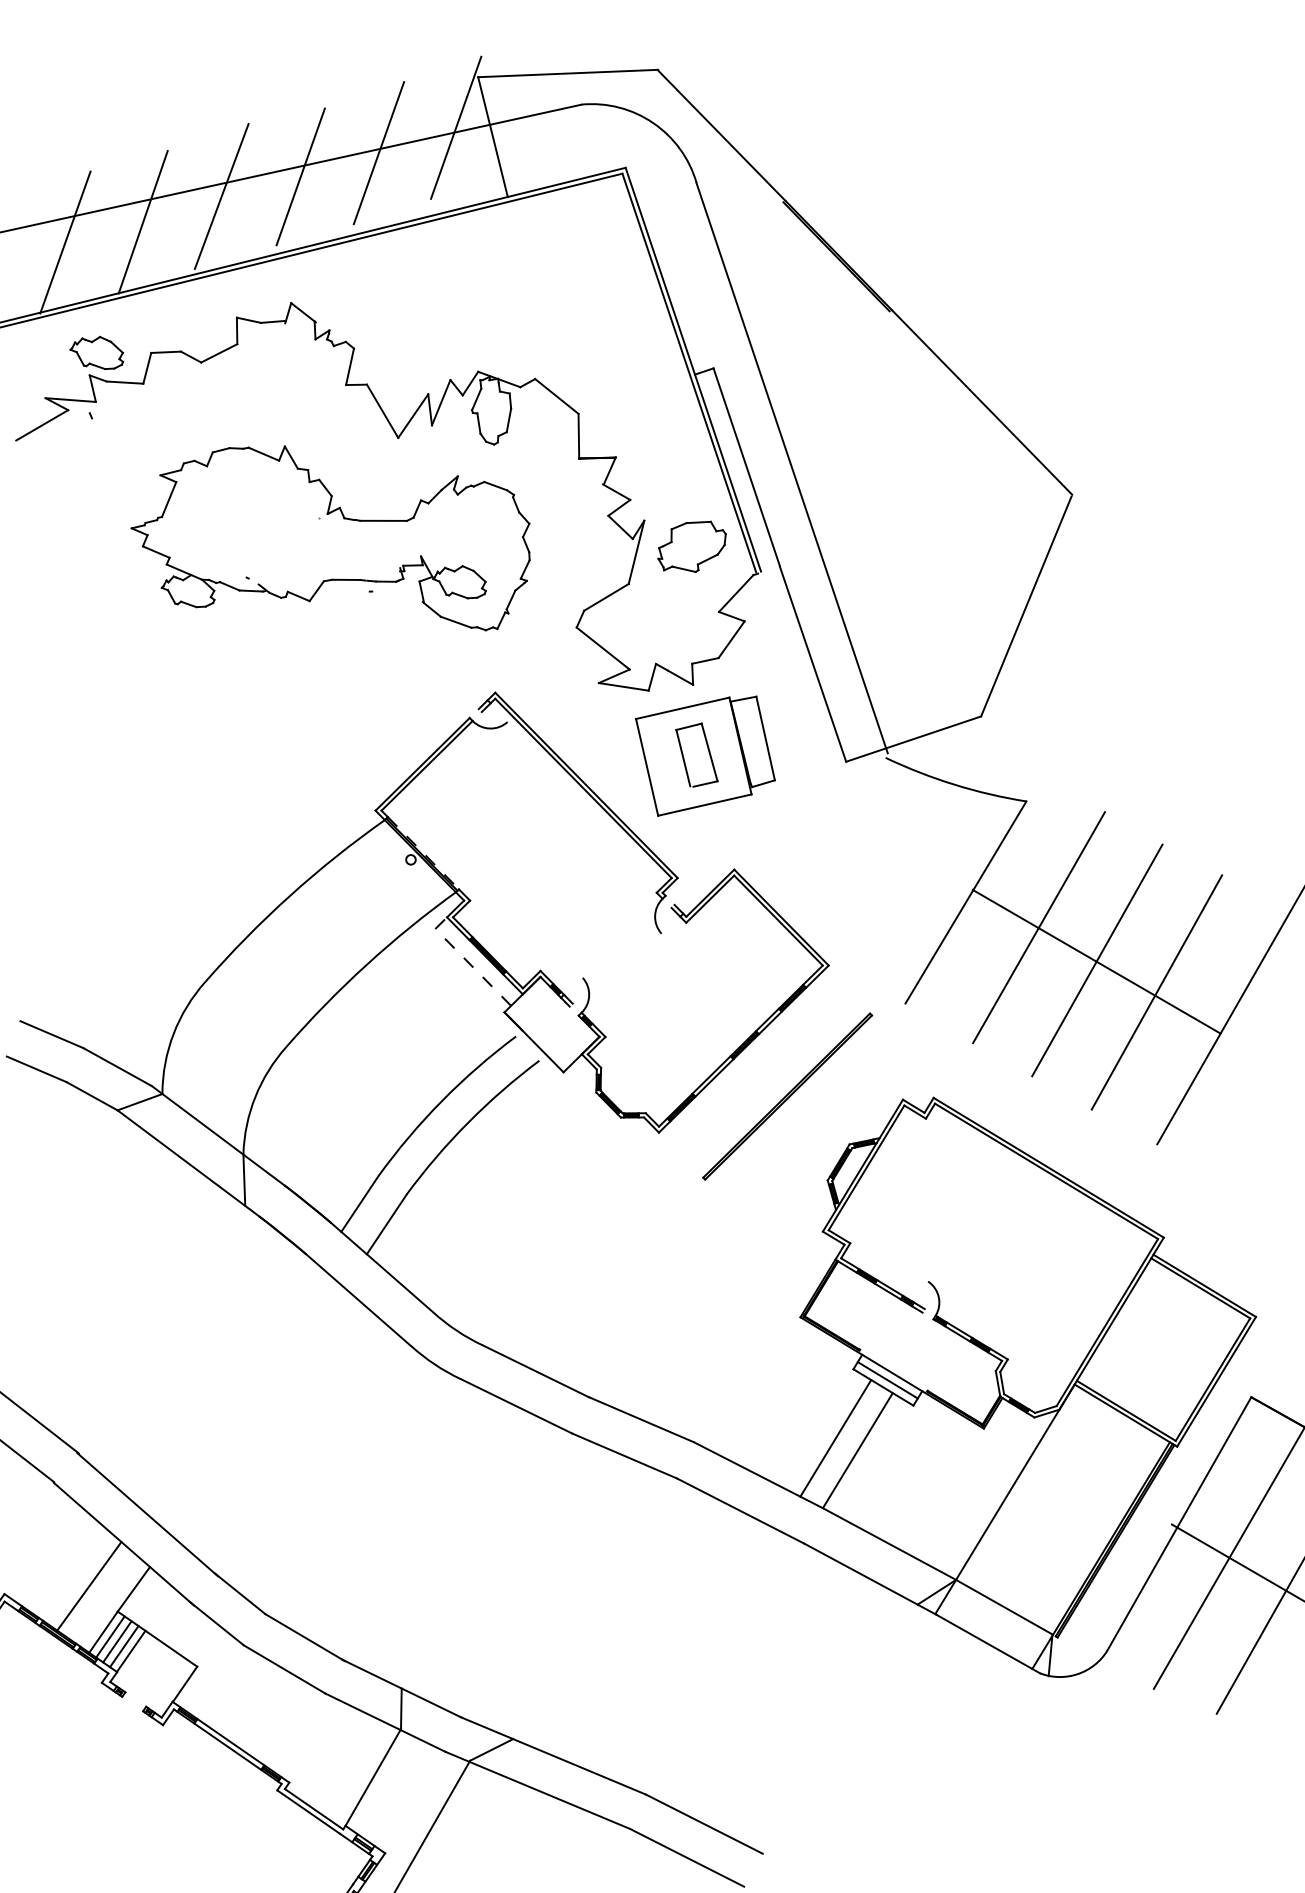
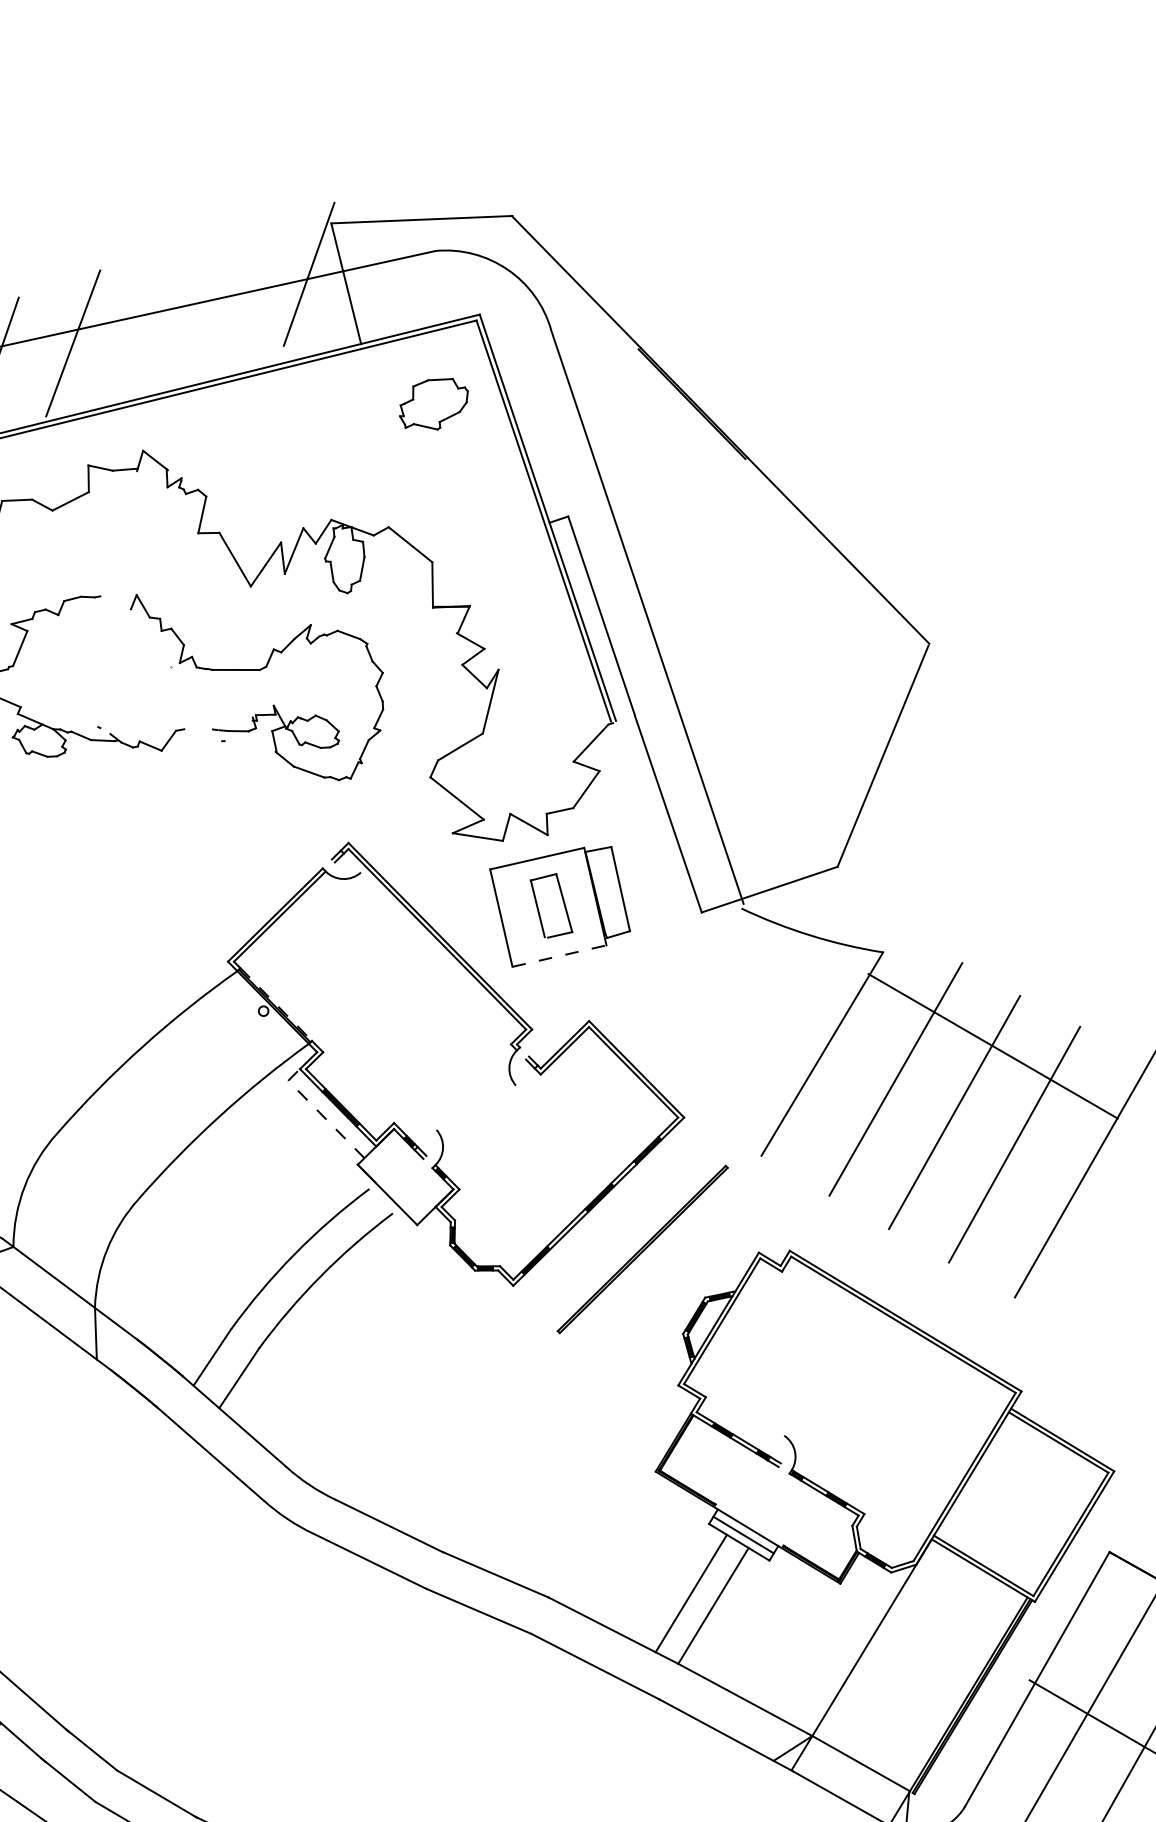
line: (378, 153) -> (230, 300), removed
line: (300, 176) -> (152, 323), removed
line: (263, 453) -> (115, 602), removed
part: (691, 546) -> (433, 403), moved
line: (346, 579) -> (198, 729), removed
line: (704, 805) -> (559, 956), solid -> dashed
line: (1096, 961) -> (992, 1046), moved

